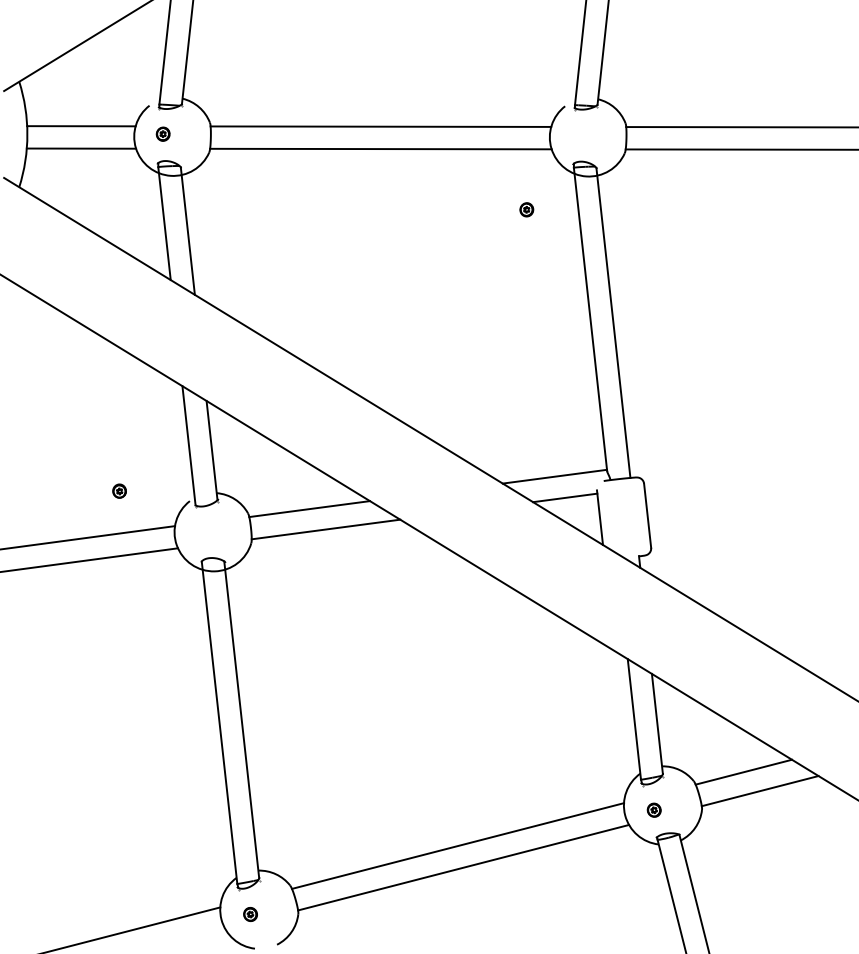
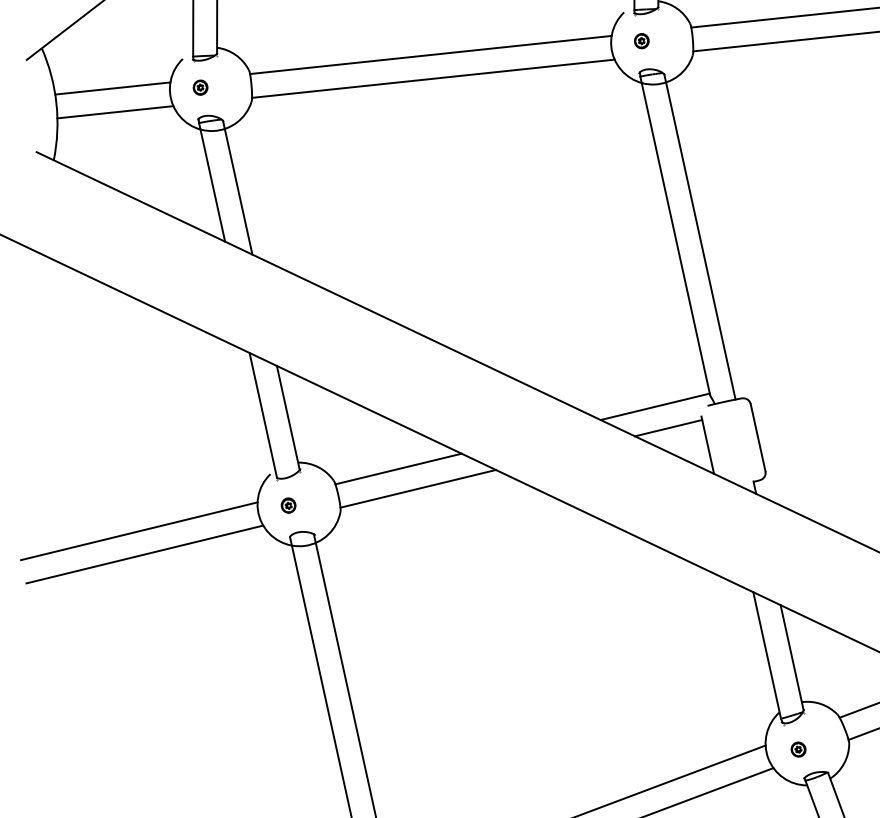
part: (526, 209) -> (641, 40), moved
part: (119, 490) -> (288, 504), moved

